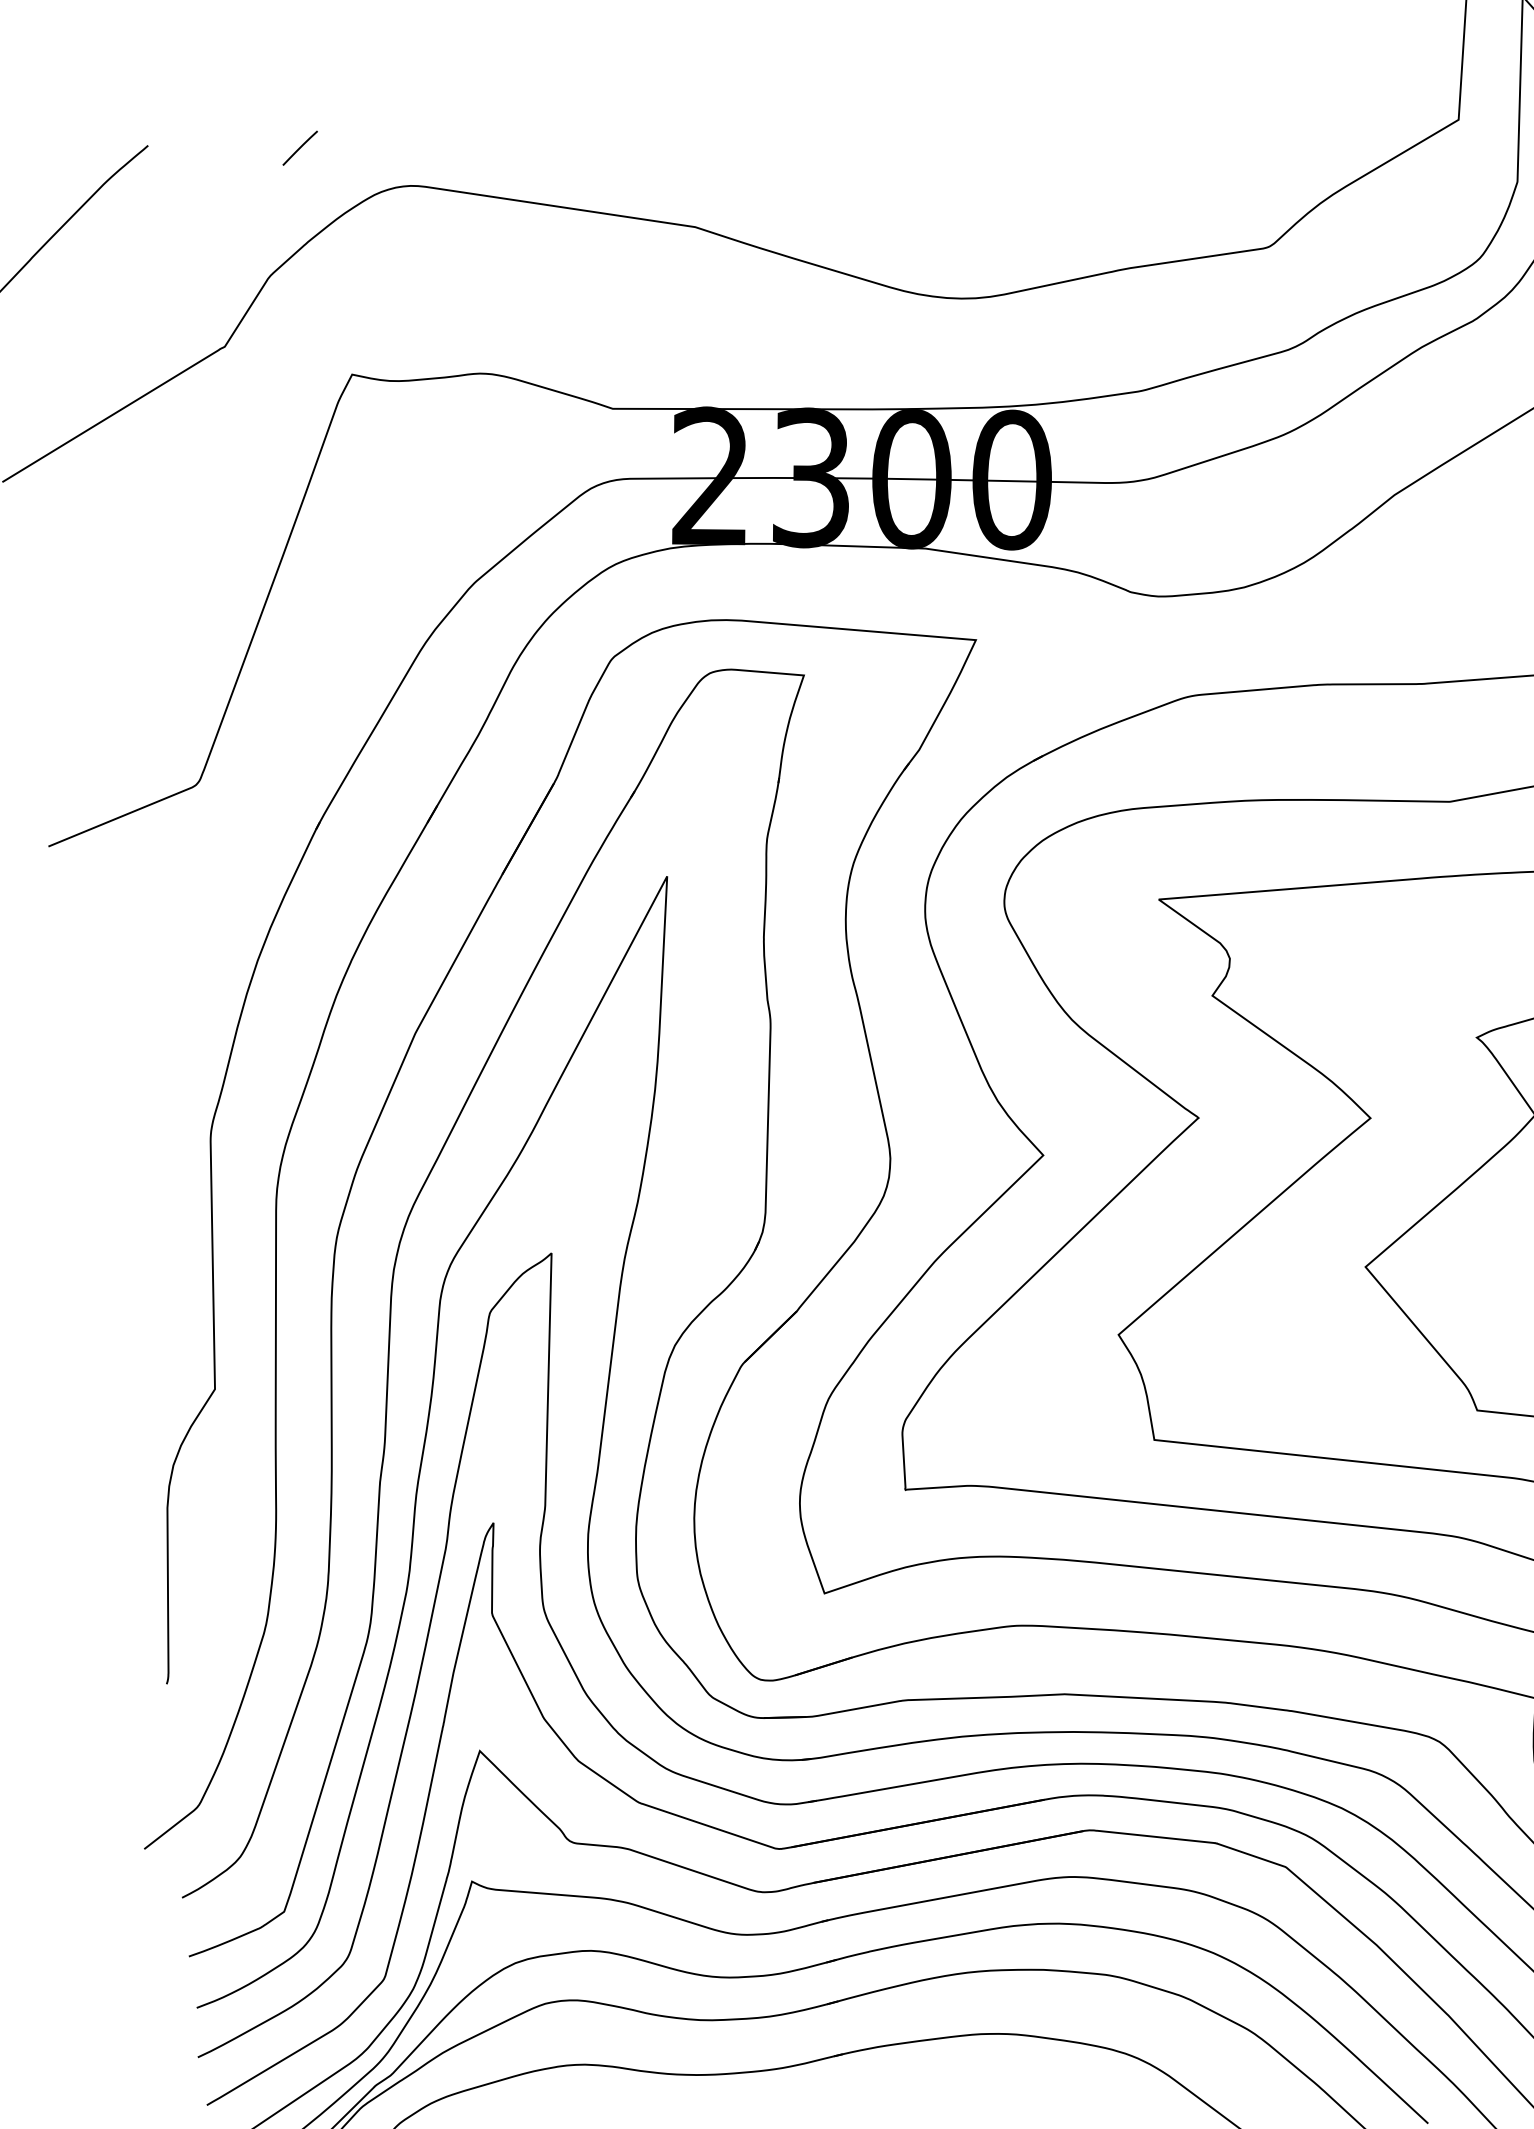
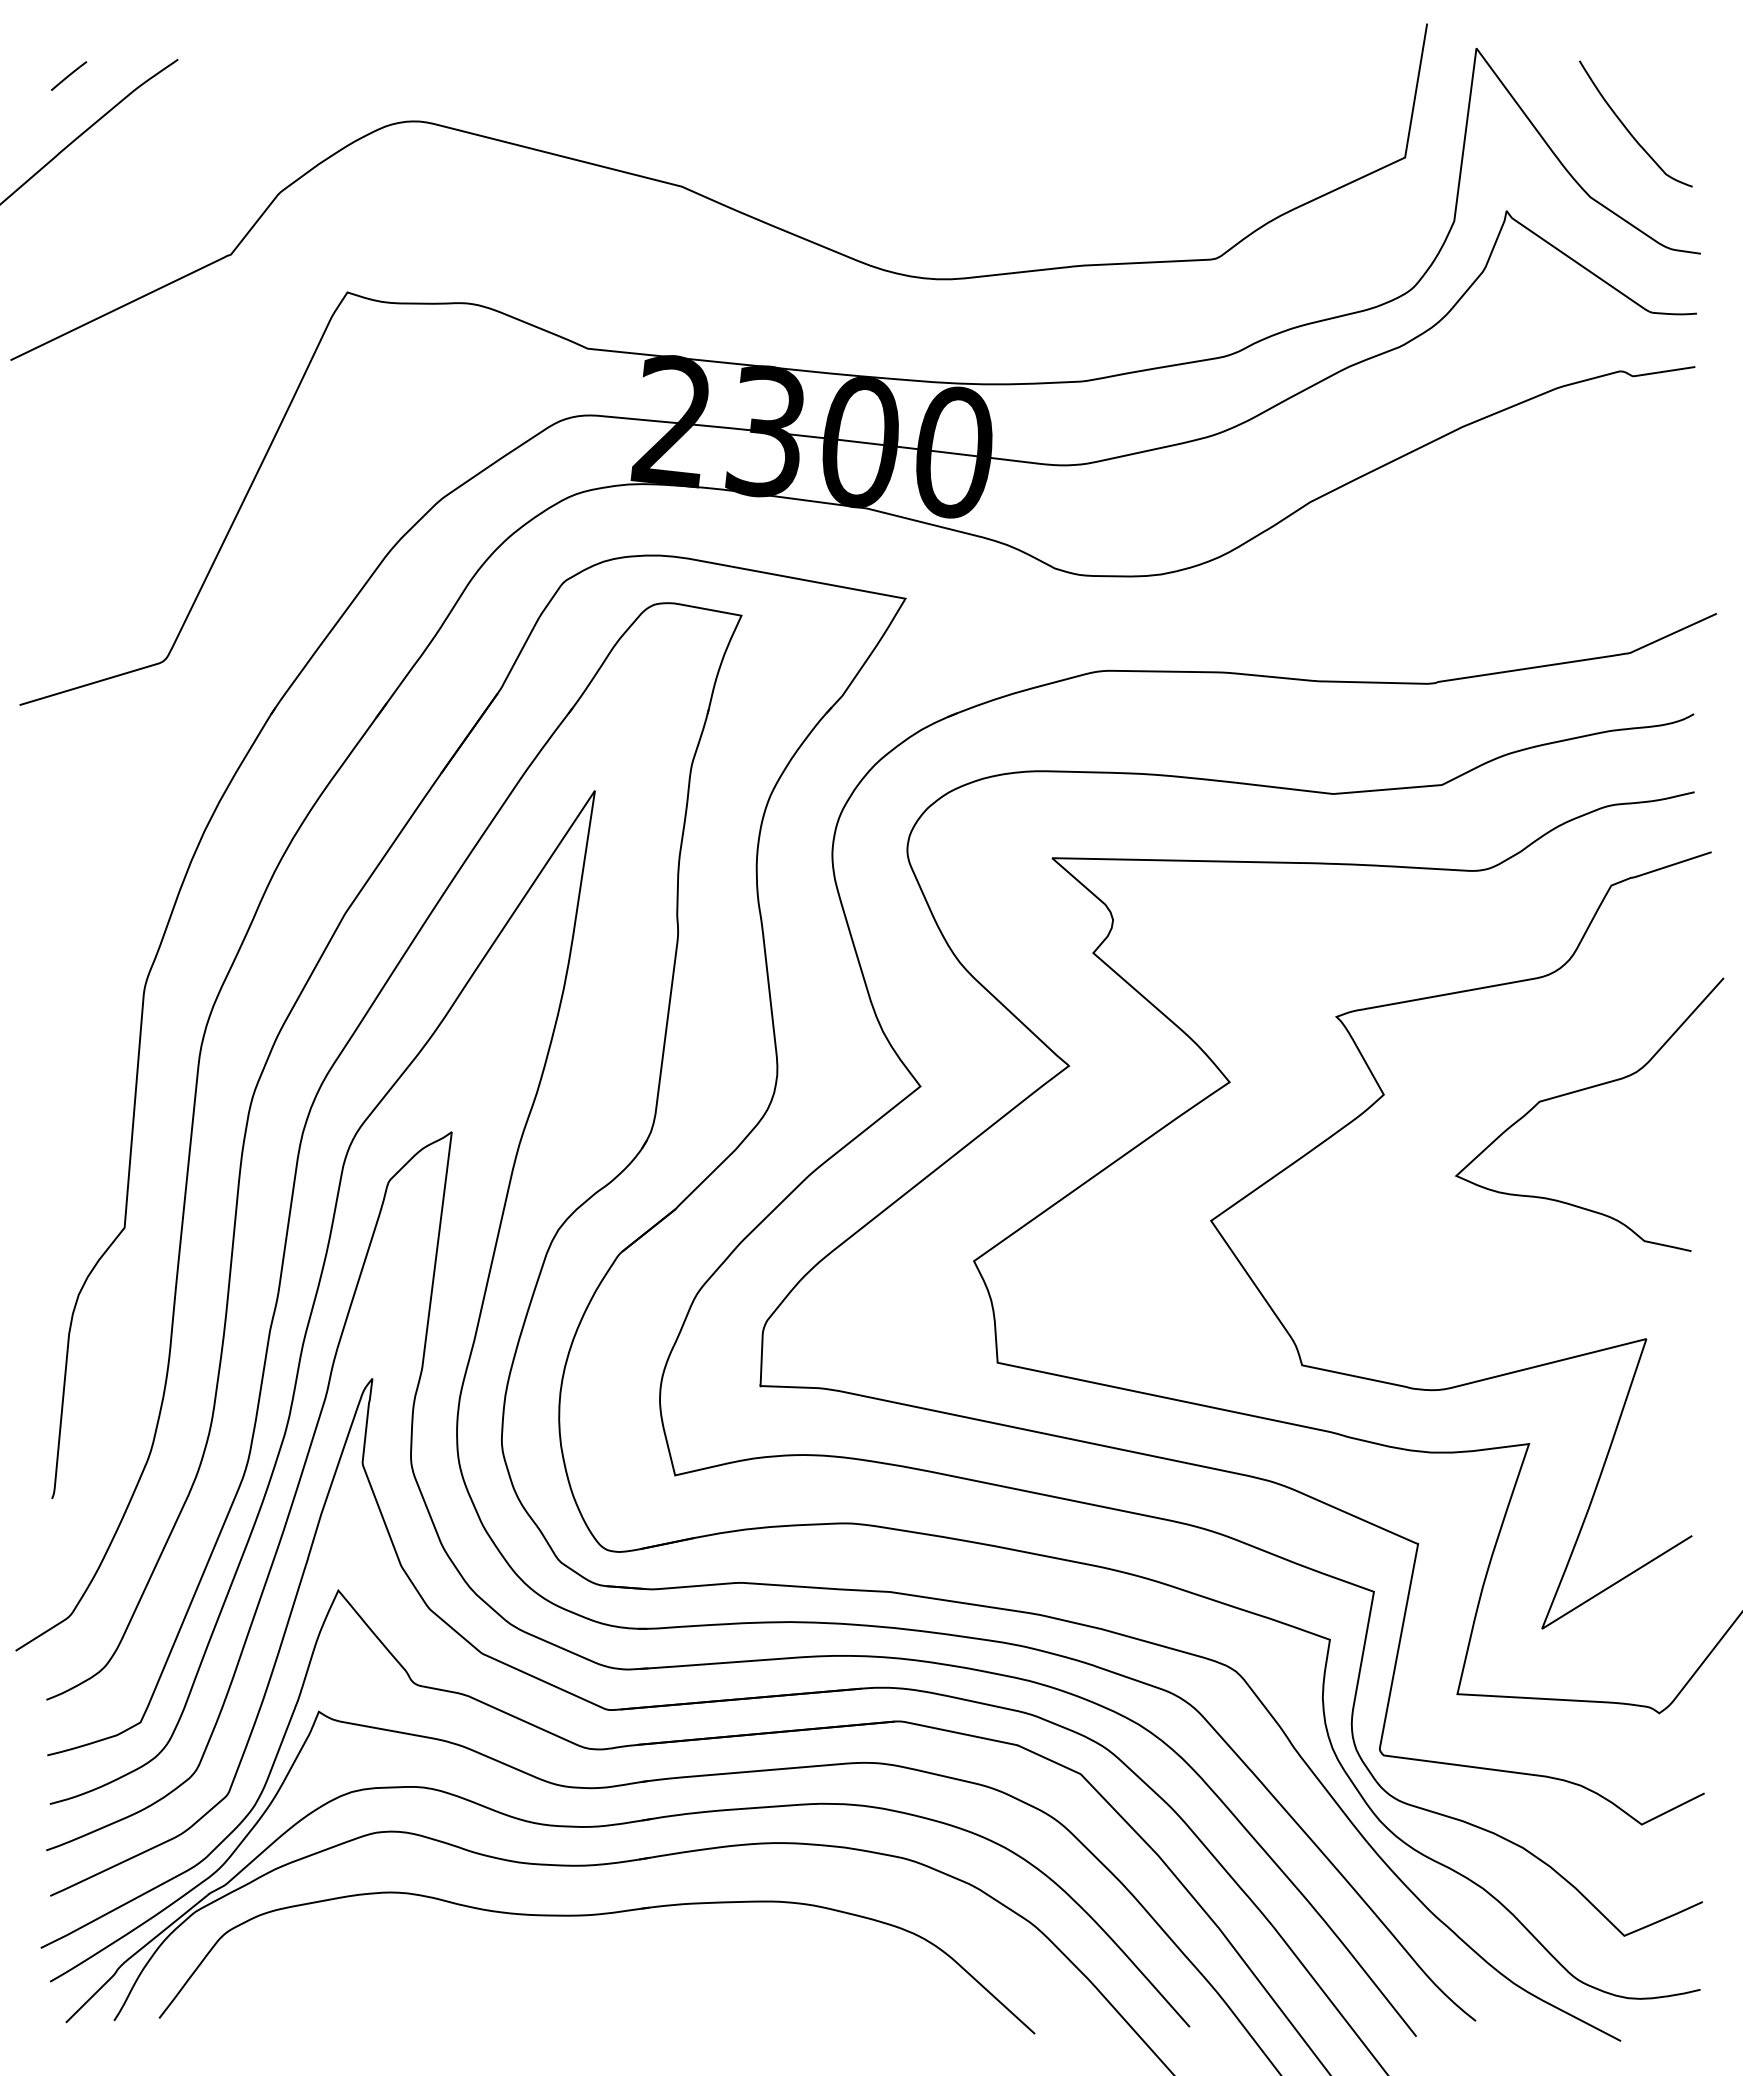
line: (300, 147) -> (69, 75), moved

